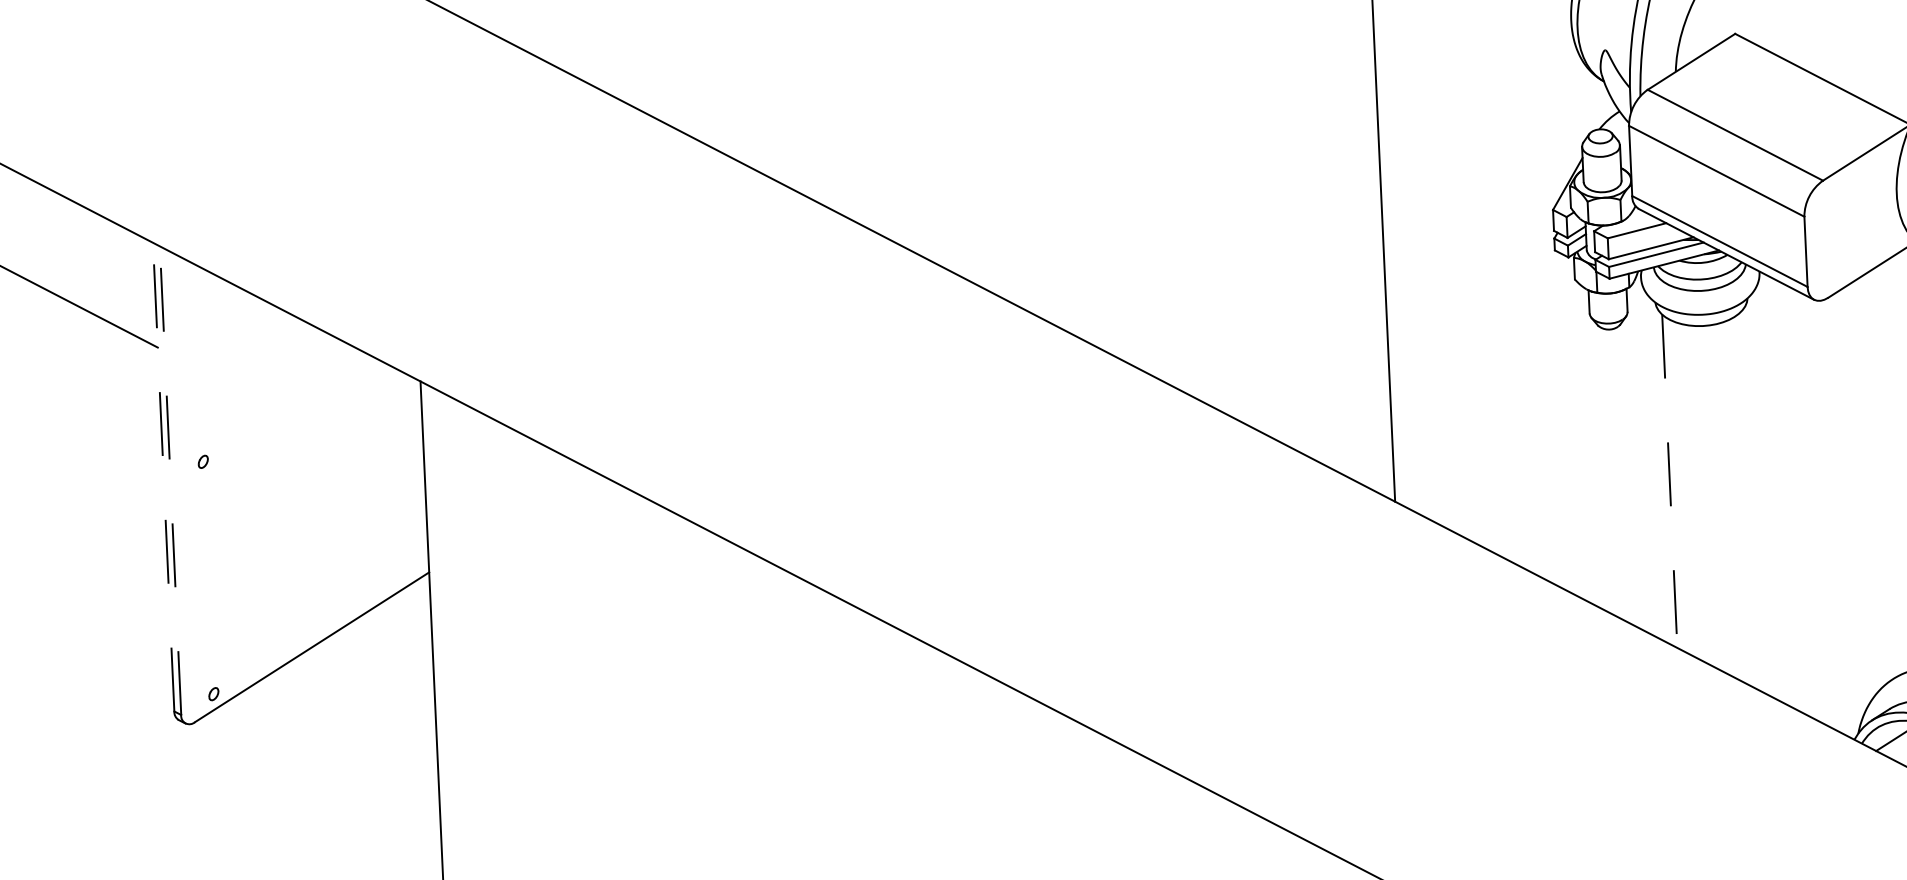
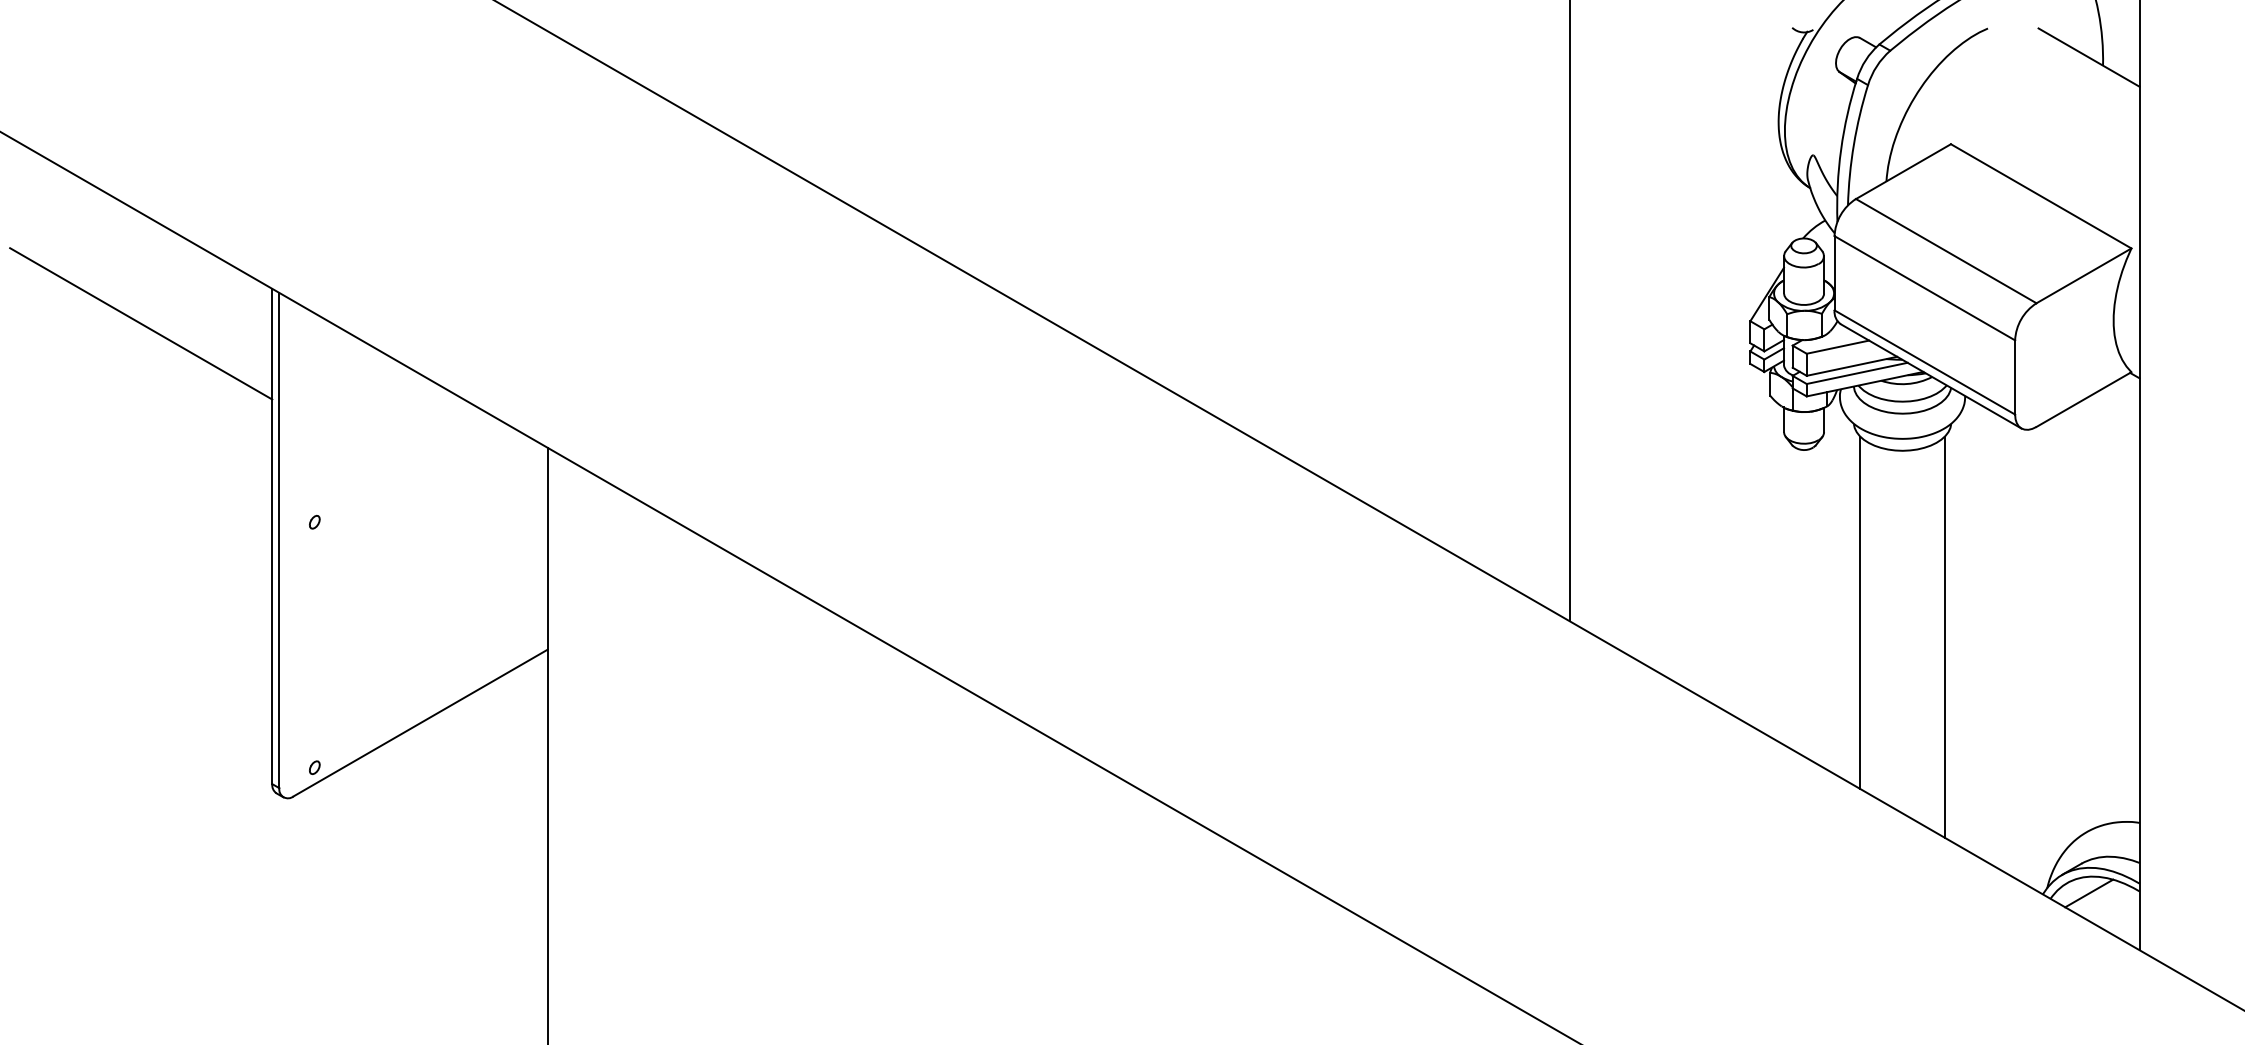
line: (163, 477) -> (272, 536), dashed -> solid
line: (170, 480) -> (279, 540), dashed -> solid
line: (1669, 481) -> (1860, 613), dashed -> solid
line: (1750, 499) -> (1944, 636), added

